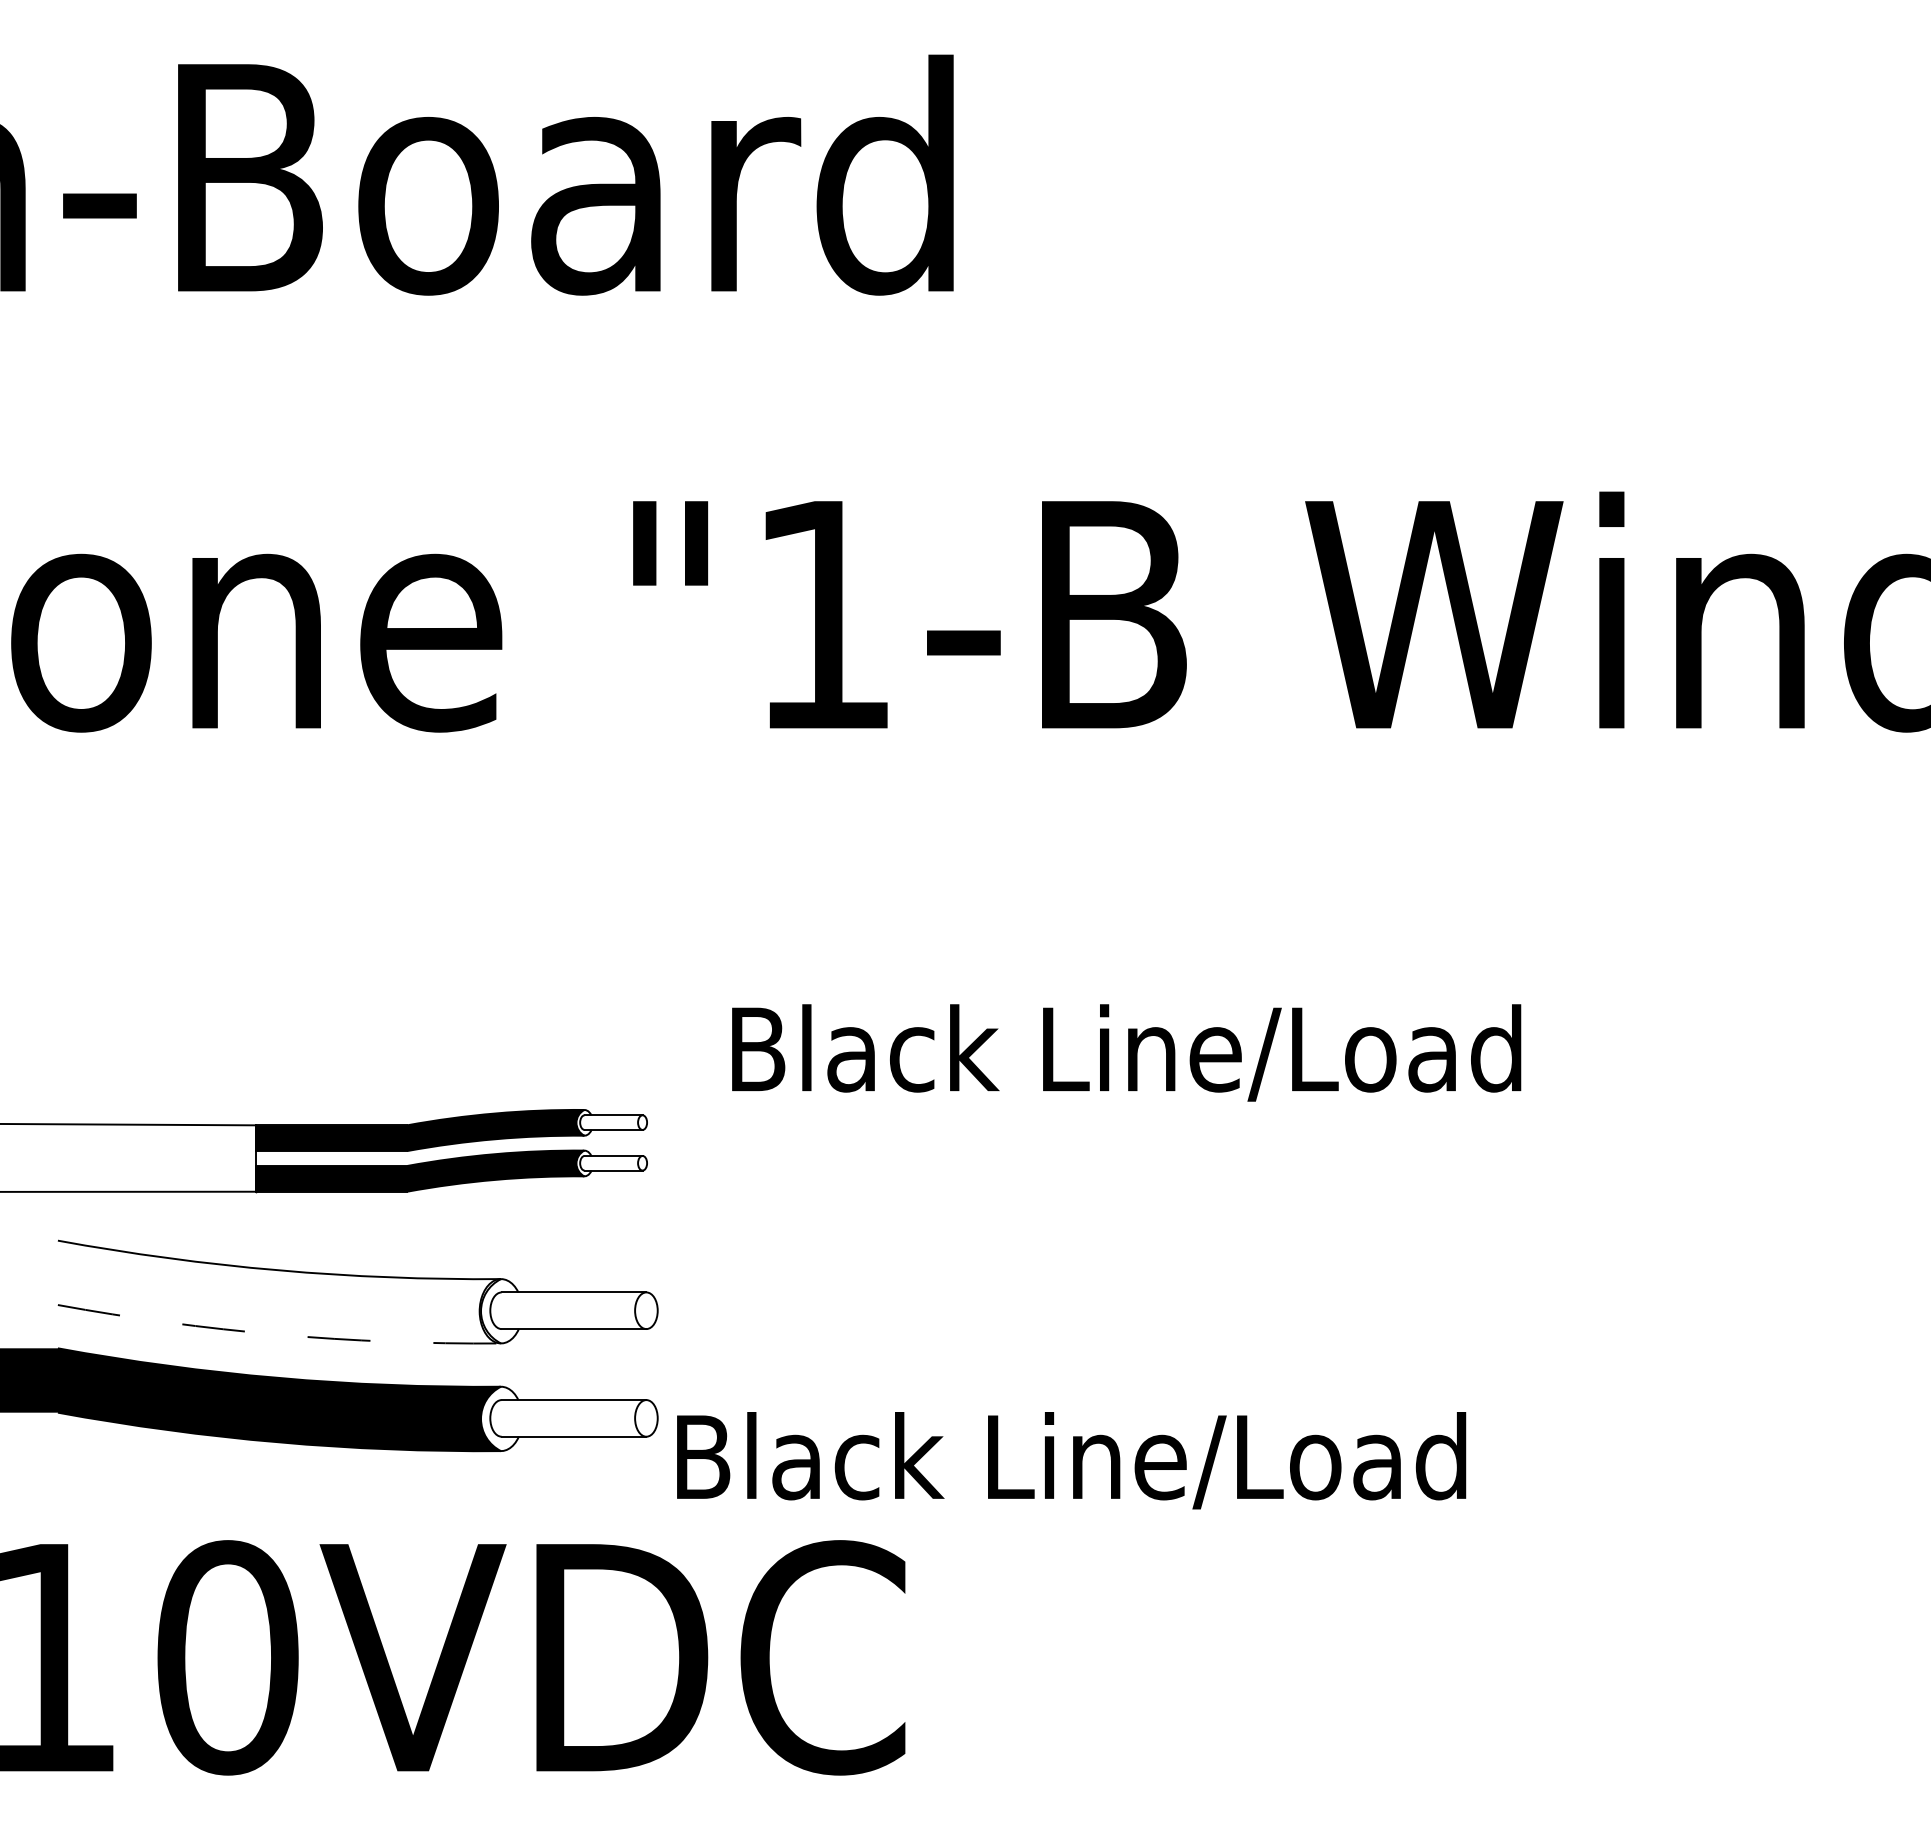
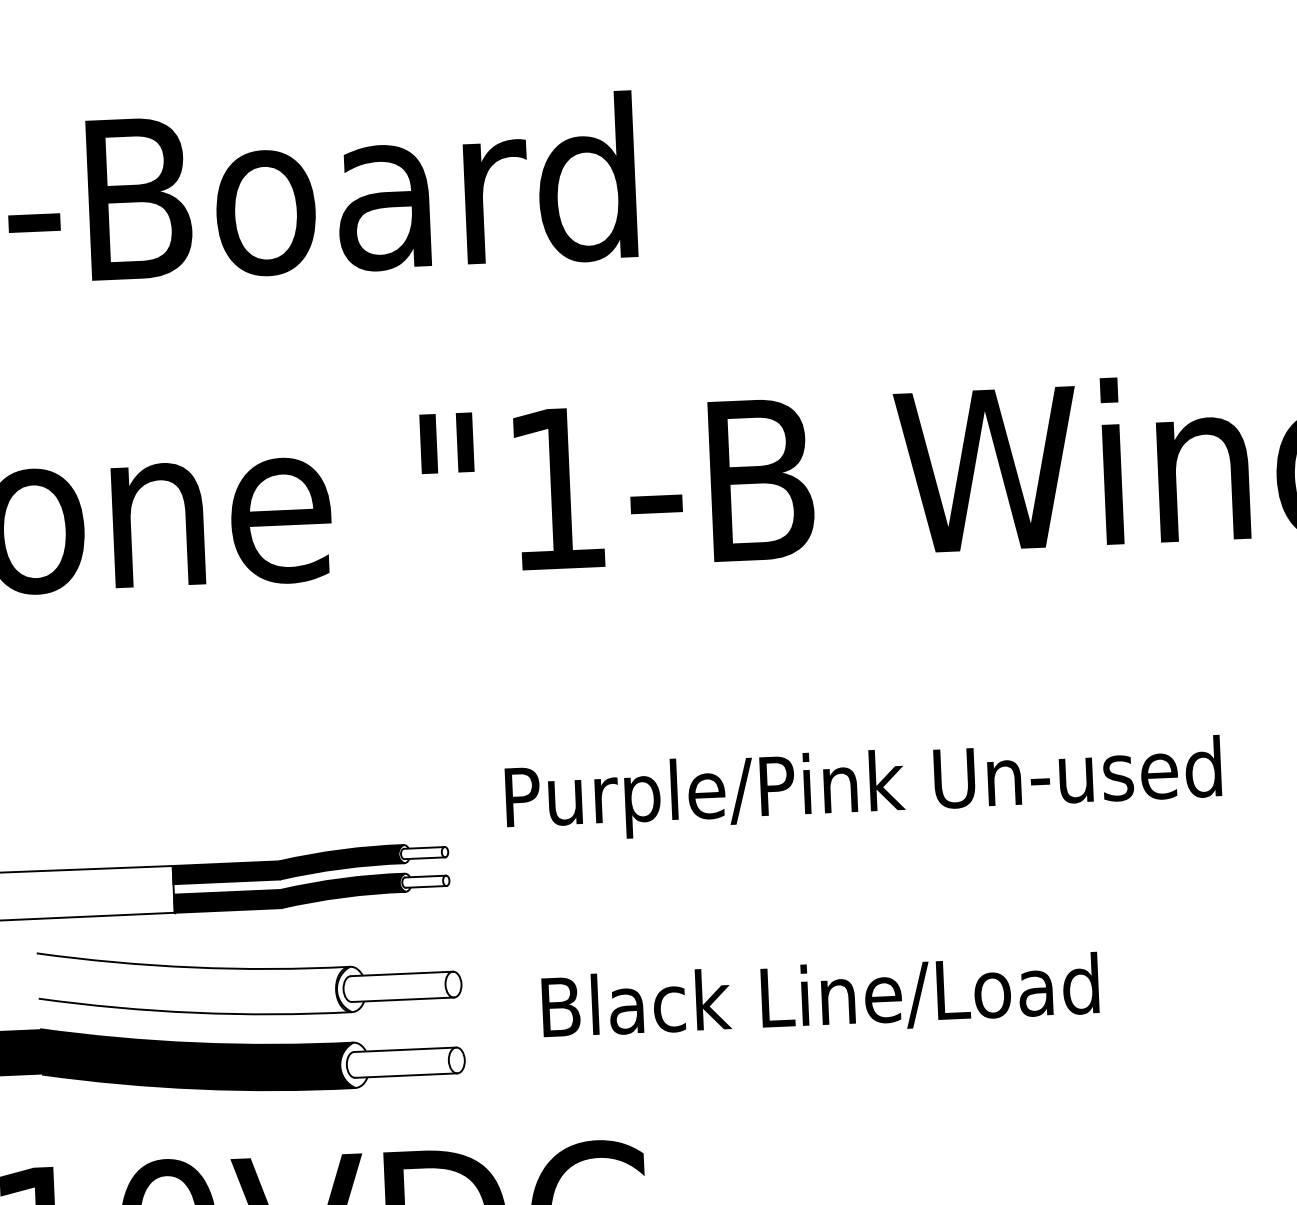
text: (1244, 1059) -> (867, 789), Black Line/Load -> Purple/Pink Un-used
arc: (278, 1334) -> (195, 1012), dashed -> solid
text: (1071, 1460) -> (820, 998), moved

